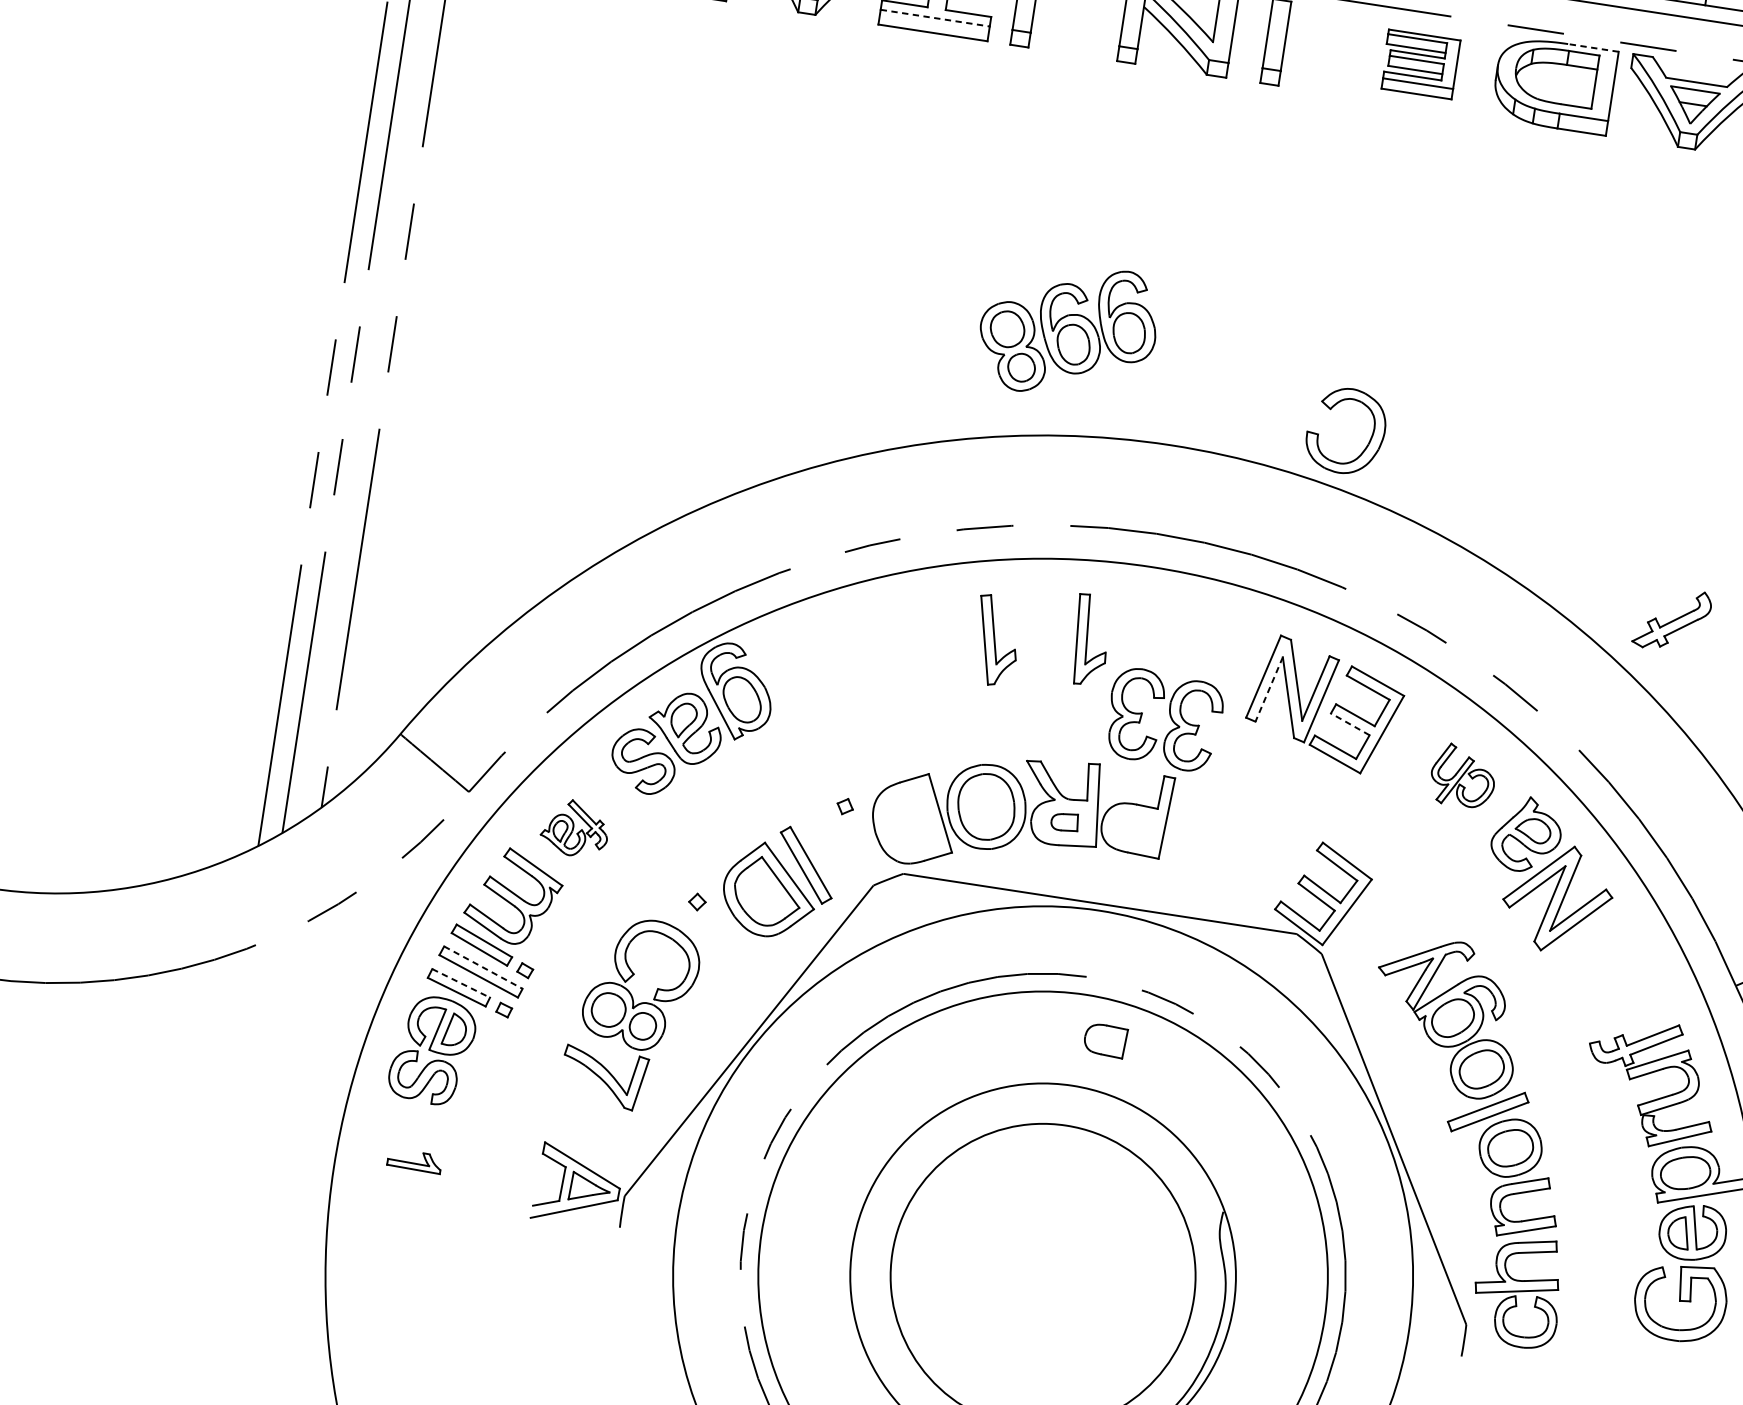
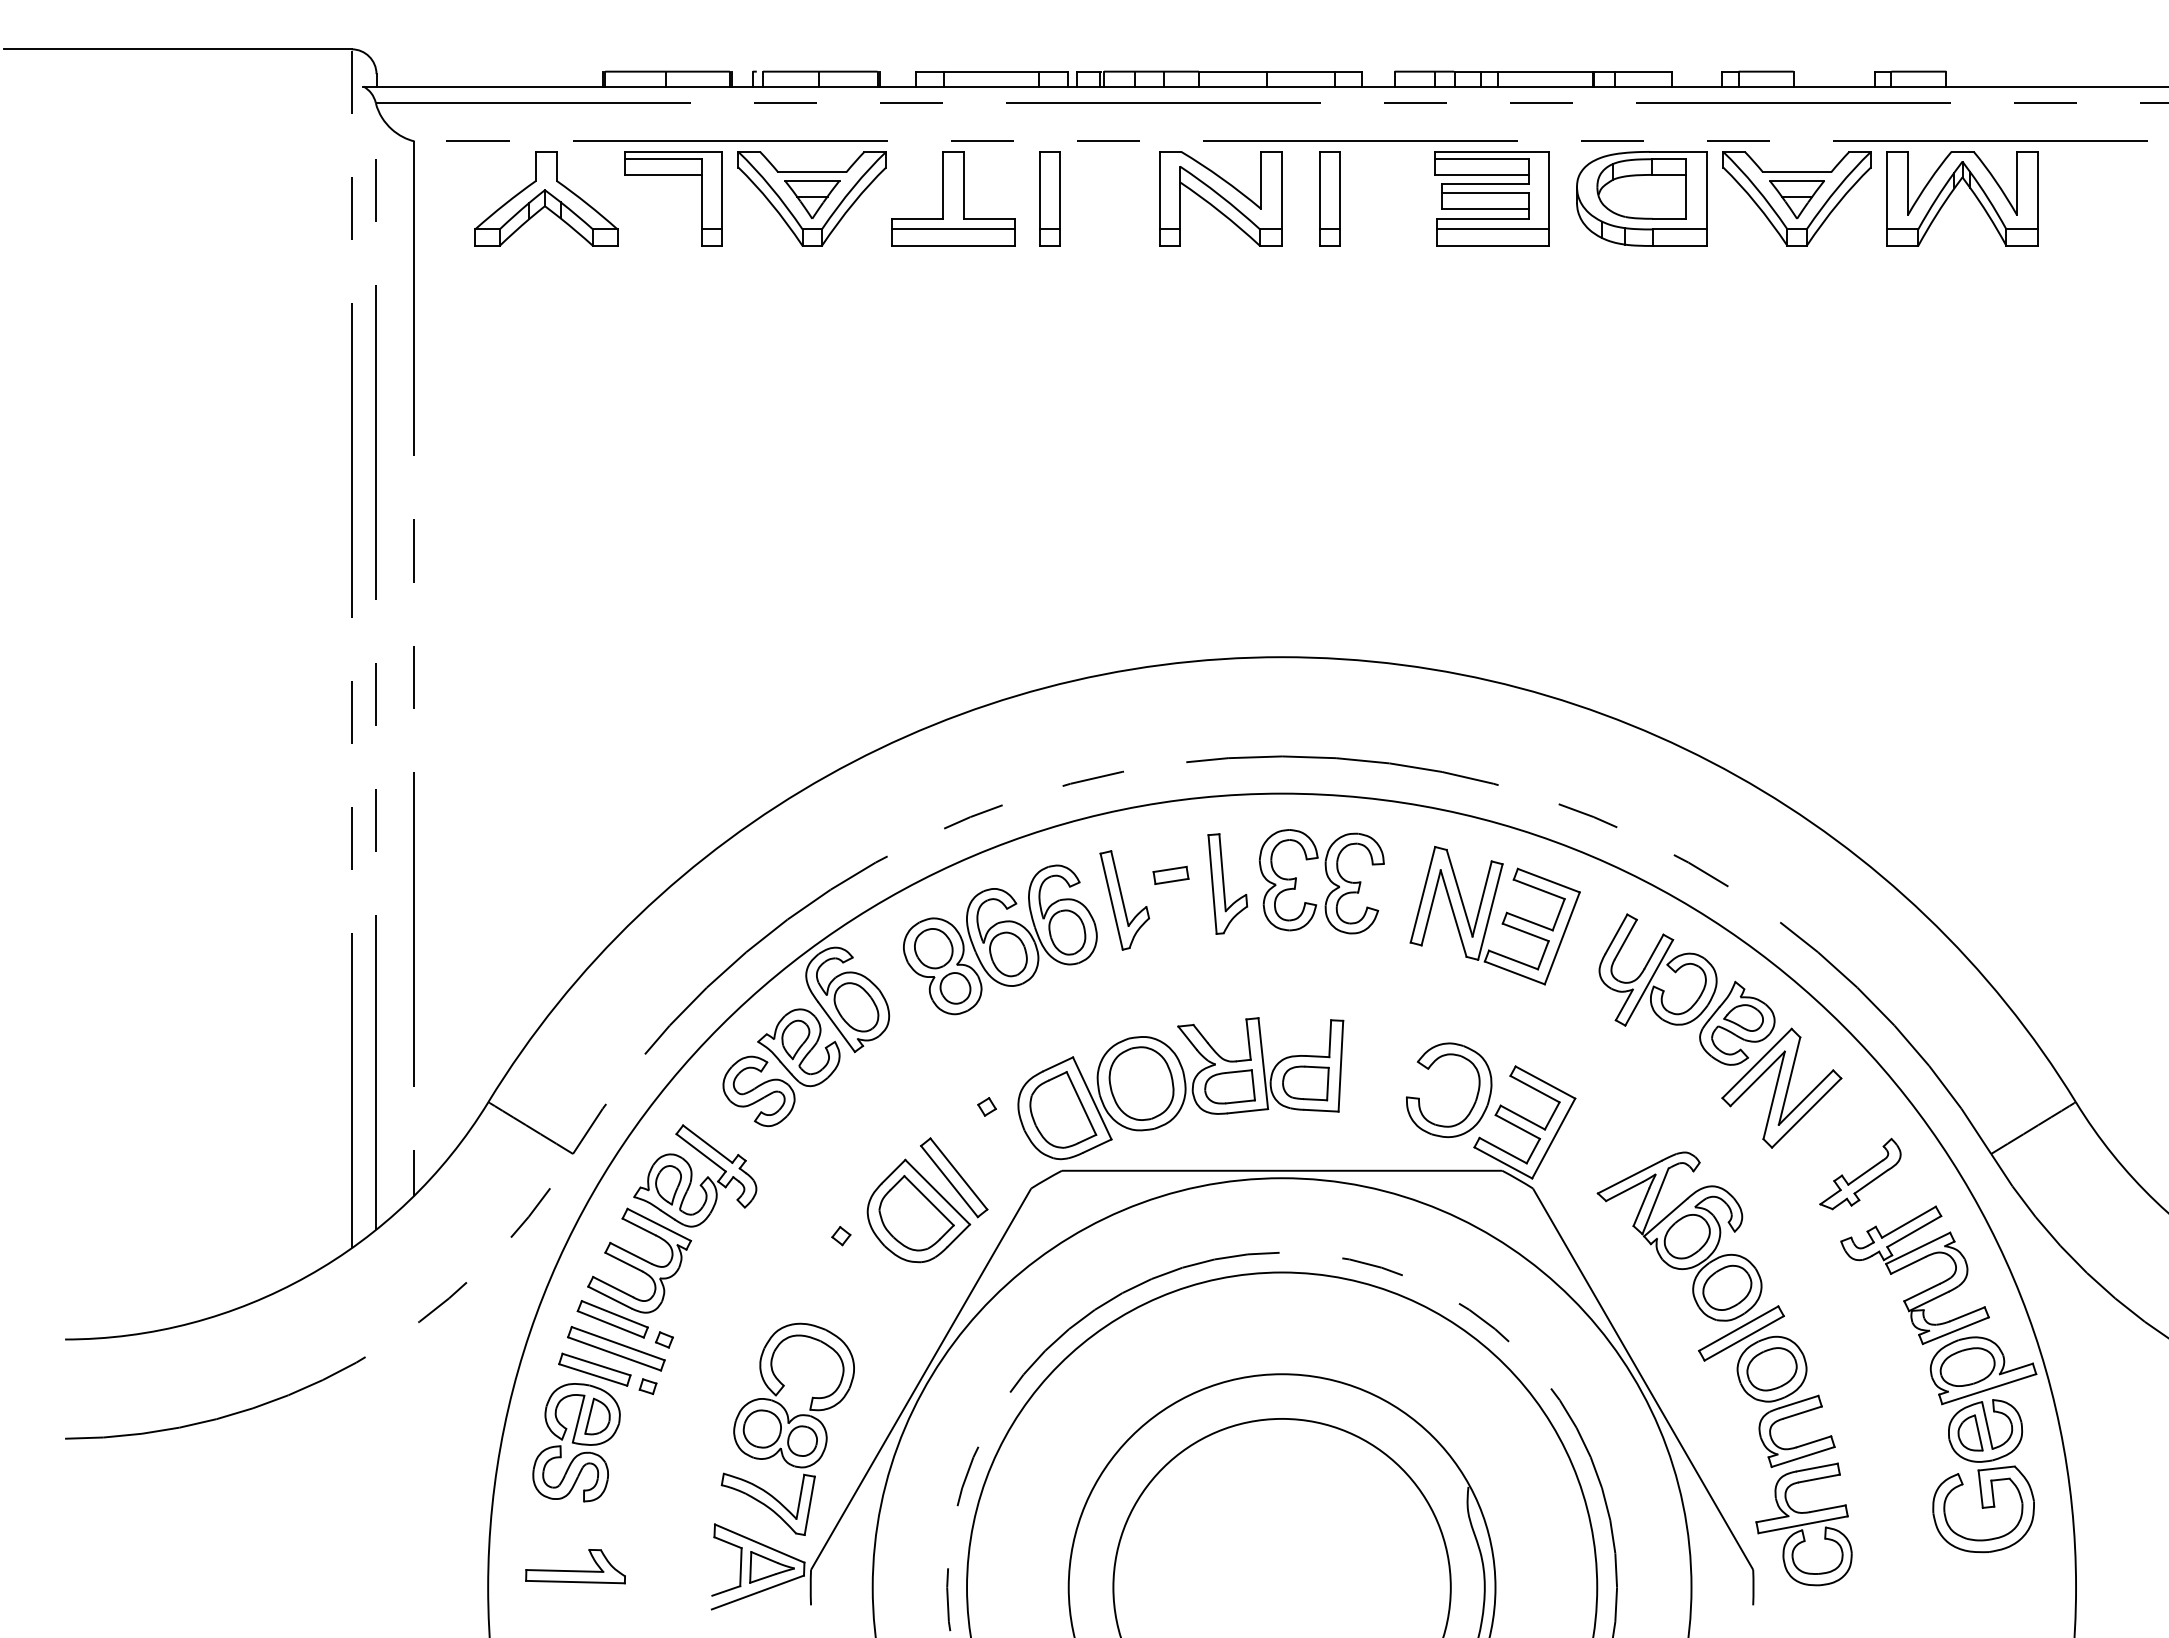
line: (936, 18) -> (954, 229), dashed -> solid
line: (1592, 47) -> (1677, 151), dashed -> solid
part: (1420, 64) -> (1491, 198), size x1.43
part: (1068, 330) -> (1000, 939), moved
part: (1368, 441) -> (1475, 1098), moved
part: (1672, 620) -> (1860, 1174), moved
part: (1040, 624) -> (1170, 874), added
line: (1269, 689) -> (1431, 907), dashed -> solid
part: (1169, 715) -> (1326, 876), moved
line: (1350, 724) -> (1525, 932), dashed -> solid
part: (1462, 775) -> (1657, 969), size x1.67
part: (913, 819) -> (1063, 1109), added
part: (1064, 821) -> (1229, 1086), size x1.67
part: (575, 827) -> (695, 1175), size x1.67
line: (483, 967) -> (618, 1343), dashed -> solid
line: (461, 983) -> (596, 1364), dashed -> solid
part: (631, 1012) -> (787, 1428), moved
part: (1105, 1040) -> (1305, 1083), moved
part: (414, 1160) -> (575, 1566), size x1.67

